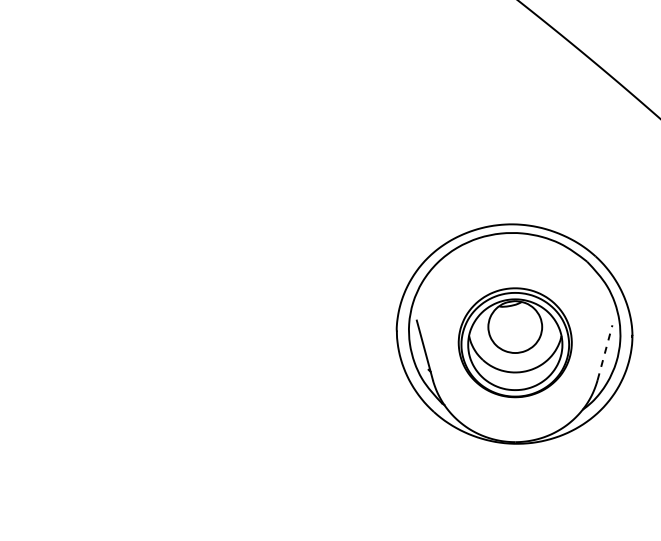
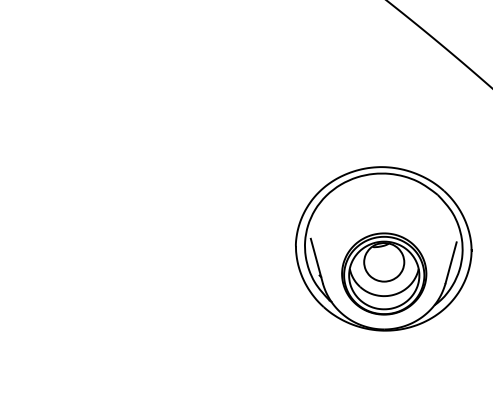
part: (514, 342) -> (383, 273), moved
line: (605, 352) -> (451, 262), dashed -> solid

